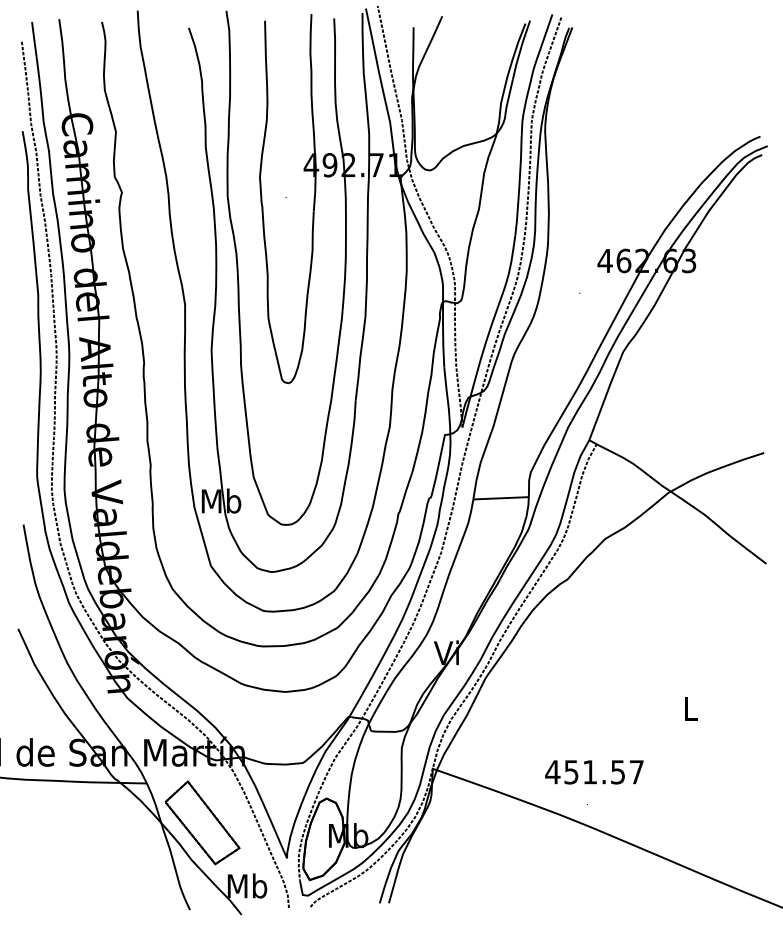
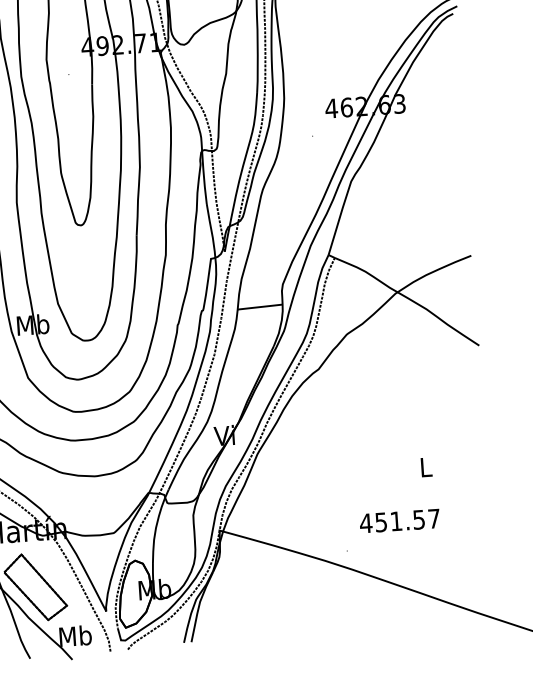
text: (594, 772) -> (399, 521), moved

